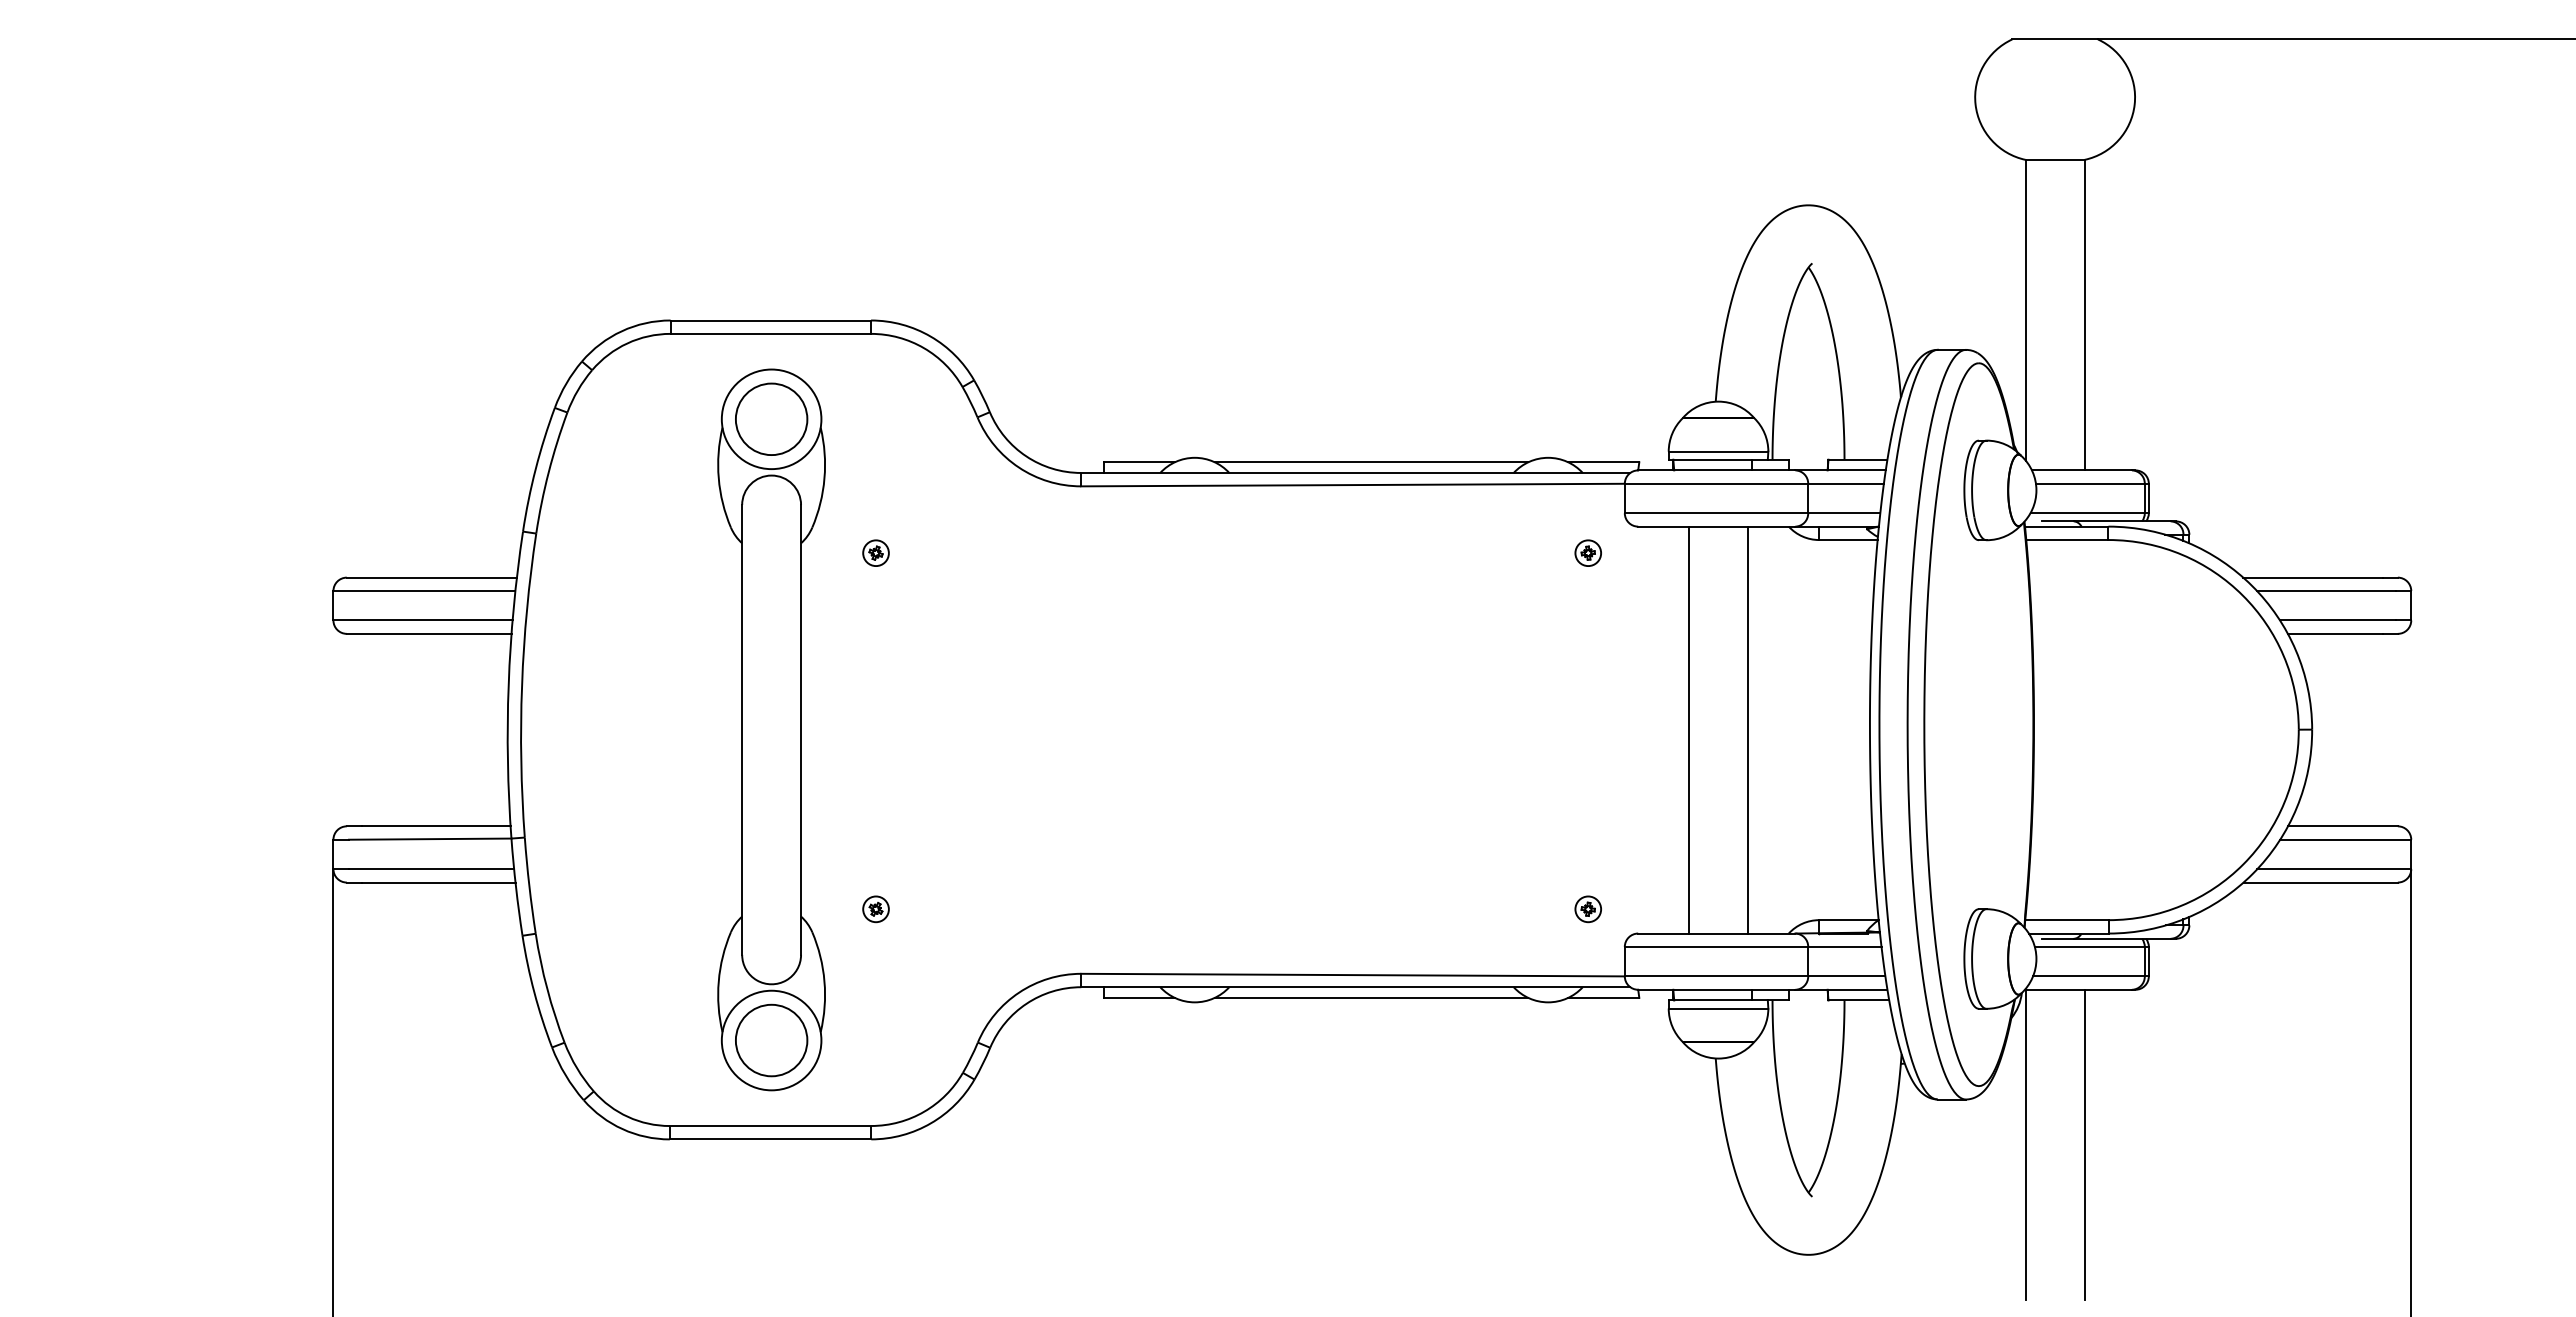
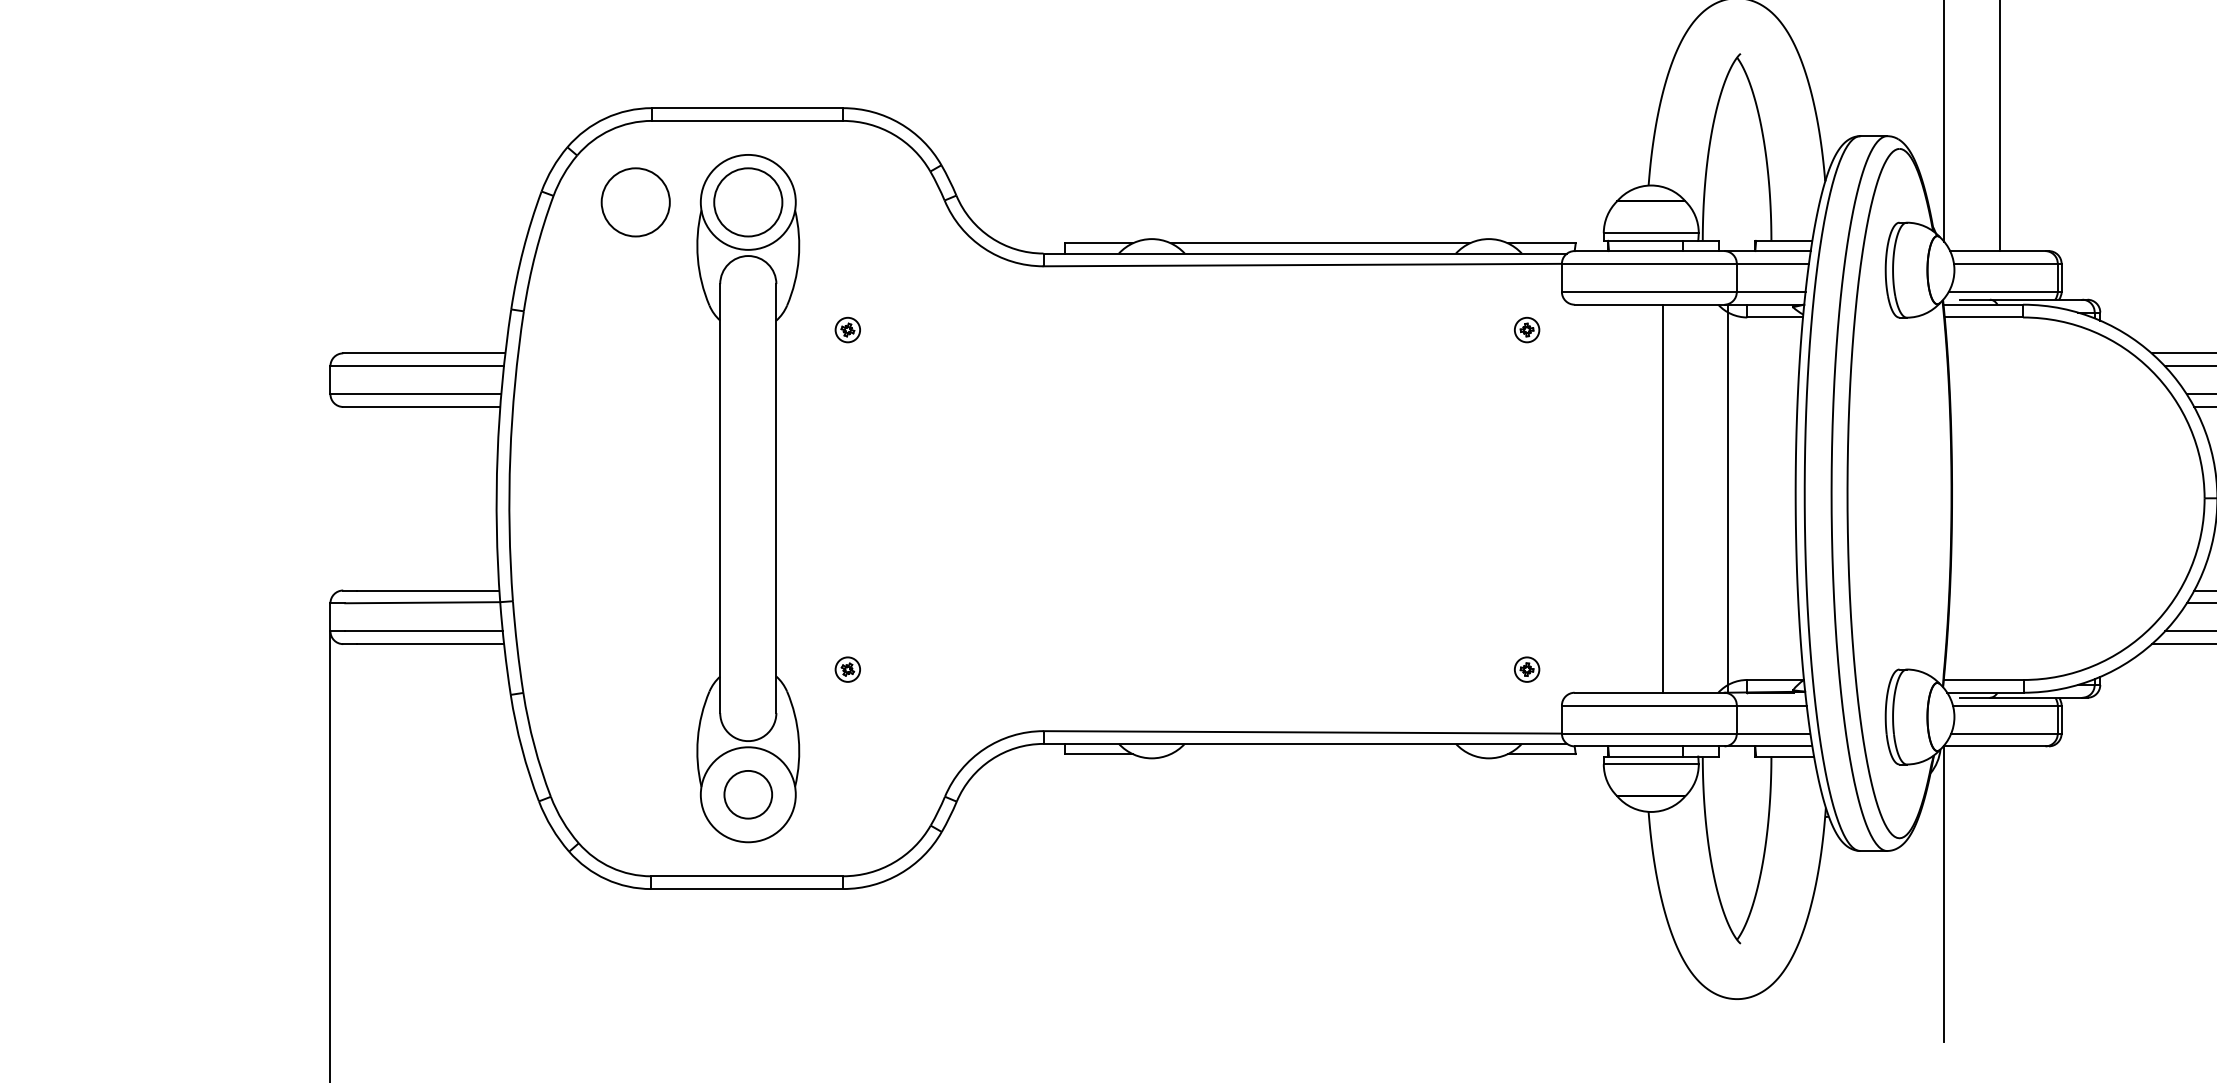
circle: (653, 418) -> (635, 201), added
line: (1689, 729) -> (1663, 498), moved
line: (1747, 729) -> (1727, 498), moved
line: (1371, 997) -> (1320, 753), removed
circle: (771, 1040) -> (748, 794), size x0.7
line: (2084, 1144) -> (2000, 893), removed

